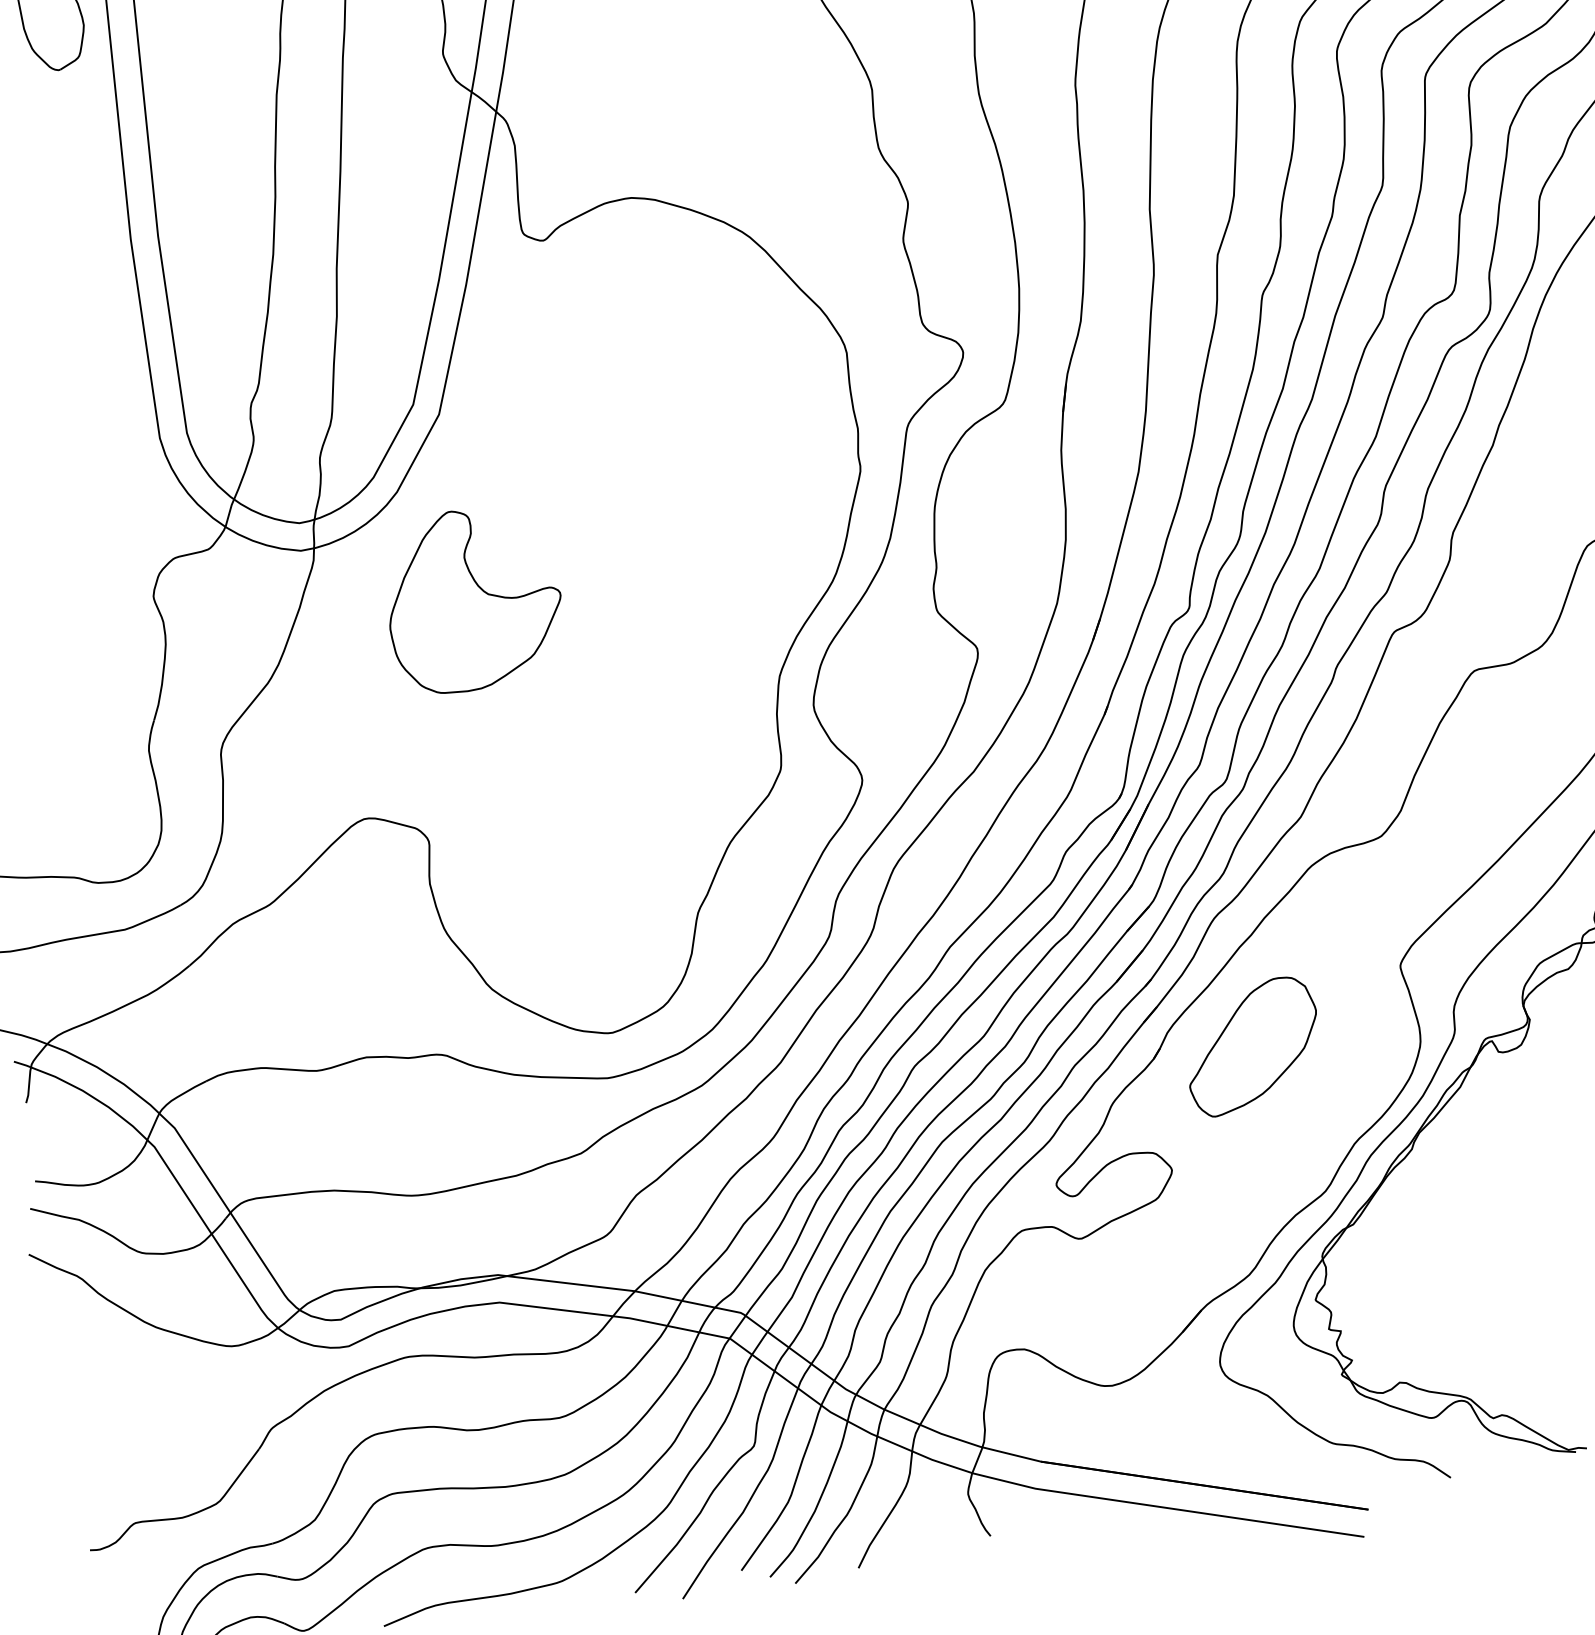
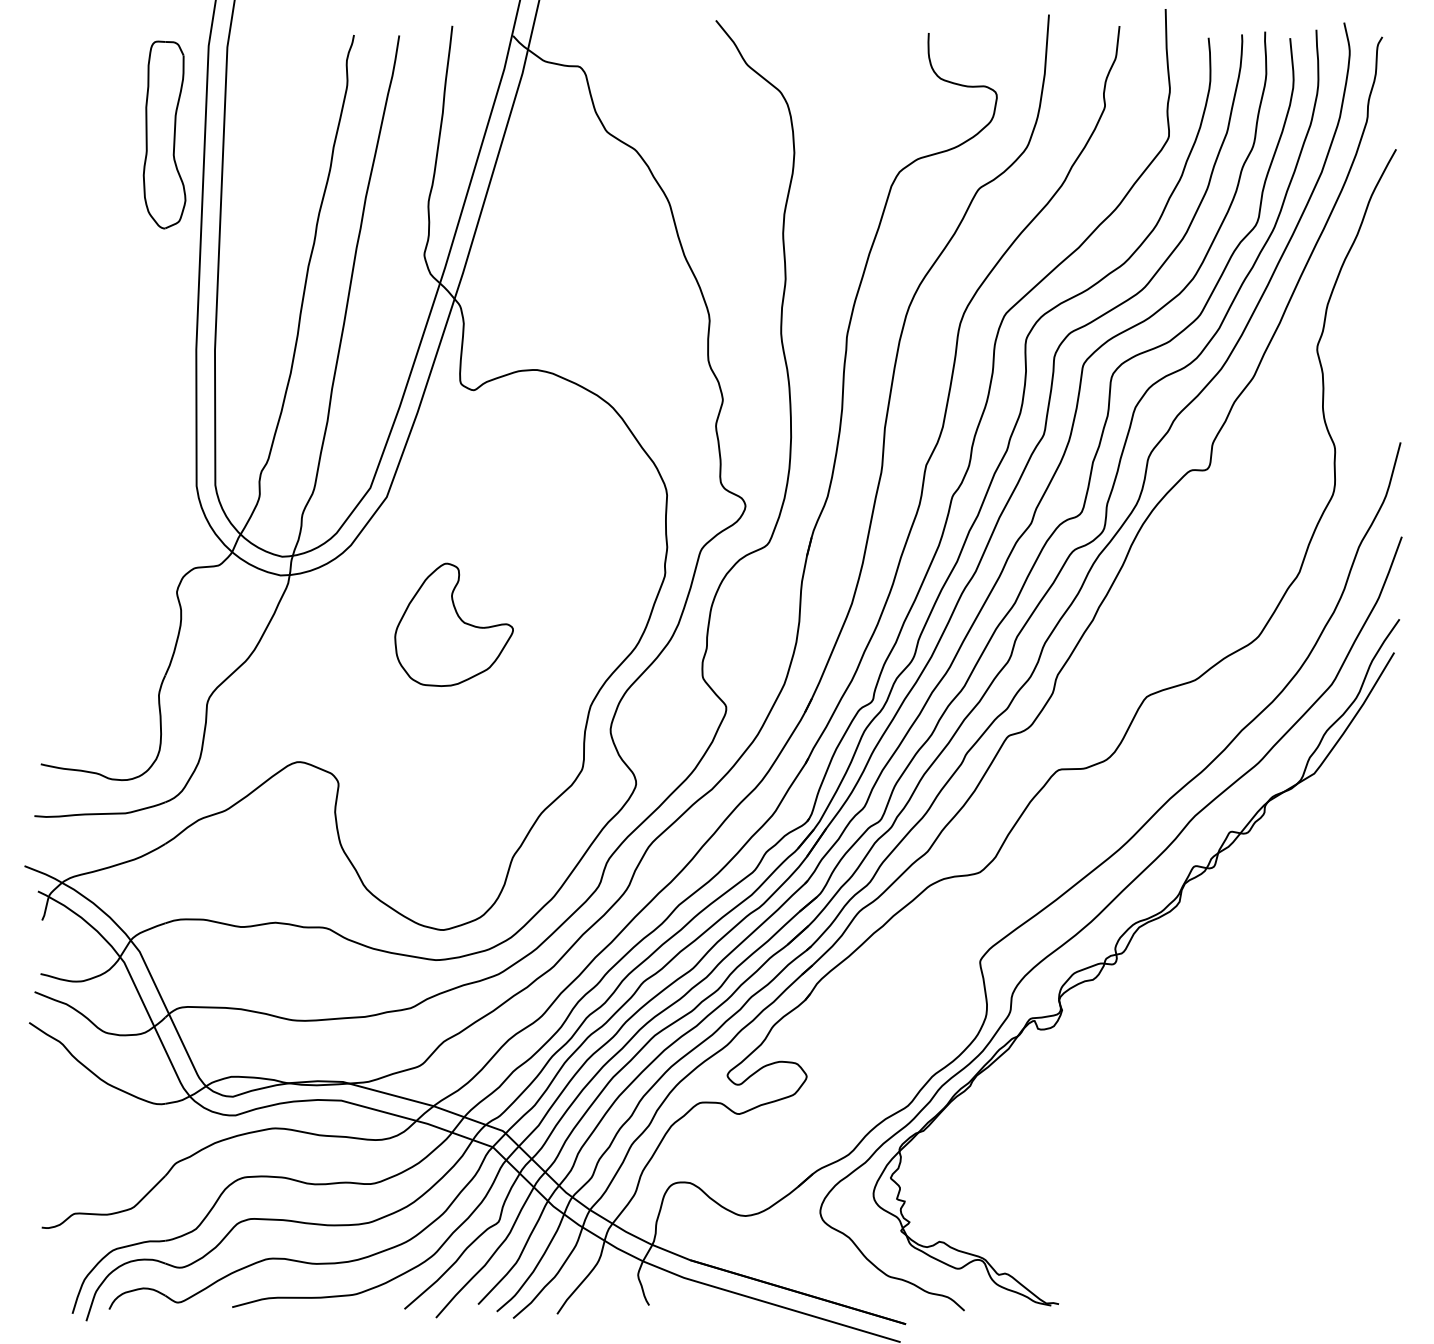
part: (472, 598) -> (453, 624), moved
part: (1251, 1045) -> (872, 1000), removed

